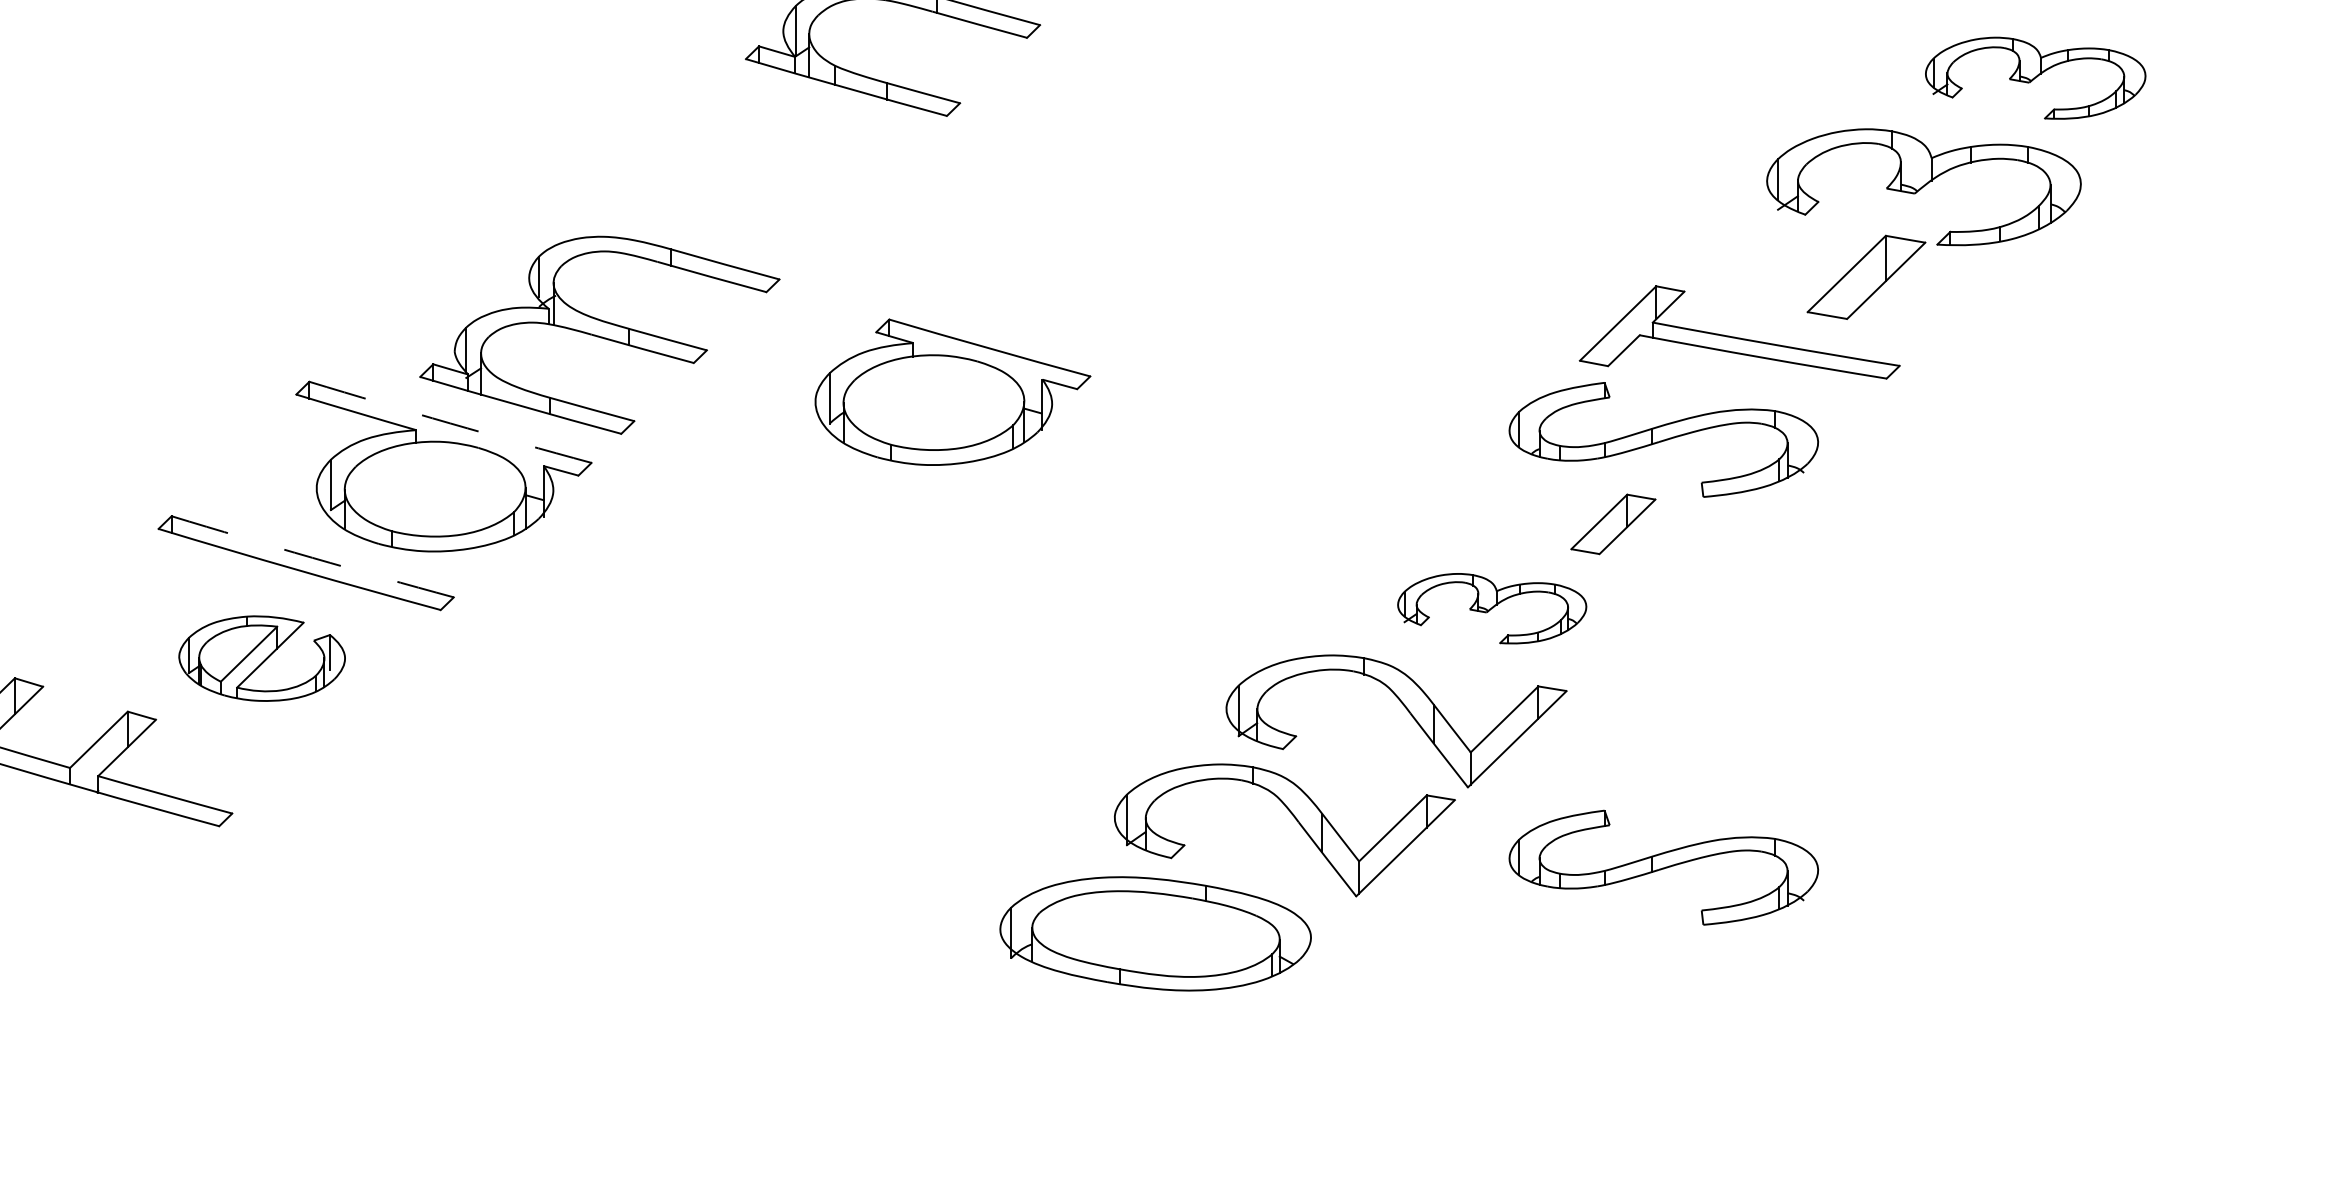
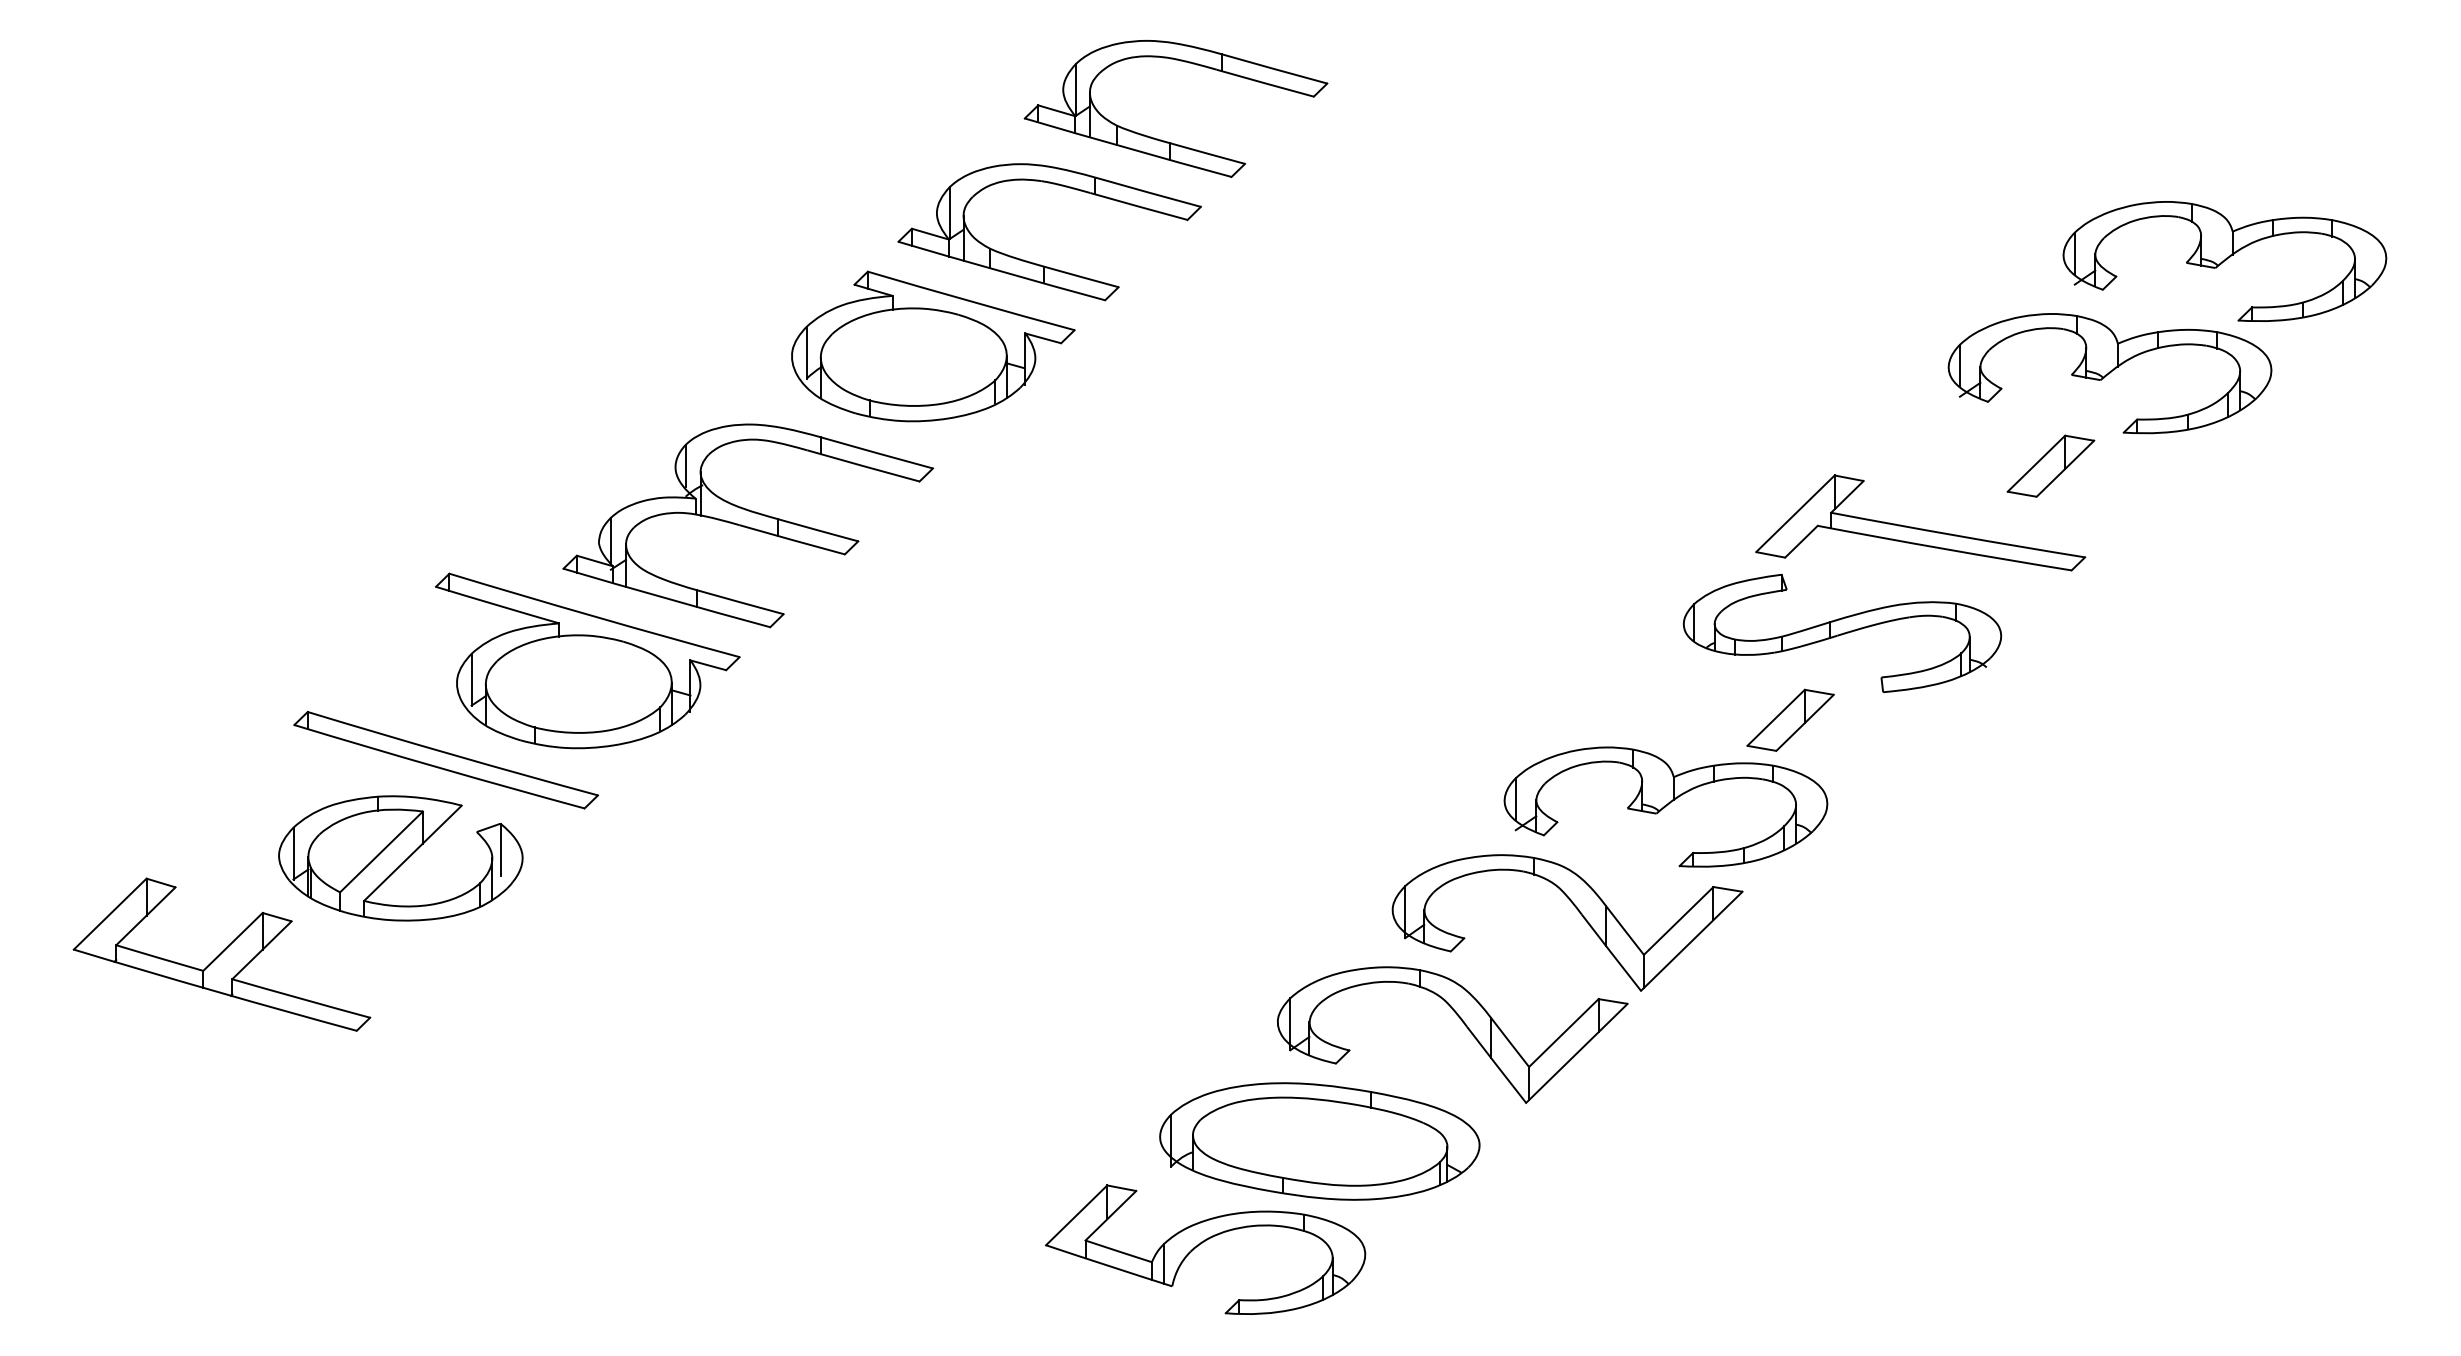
part: (2035, 78) -> (2224, 261), size x1.43
part: (1866, 276) -> (2050, 465), size x0.71
part: (953, 392) -> (933, 346), moved
arc: (450, 423) -> (594, 616), dashed -> solid
arc: (312, 557) -> (452, 754), dashed -> solid
part: (1491, 608) -> (1665, 806), size x1.67
part: (261, 658) -> (400, 858), size x1.43
part: (1663, 867) -> (1842, 1073), removed
part: (1040, 1034) -> (1201, 1244), added

